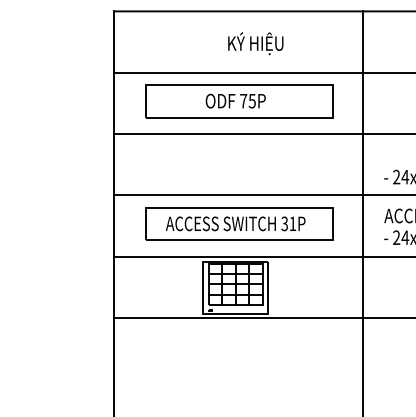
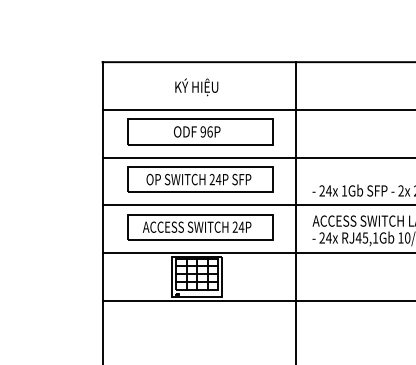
text: (255, 43) -> (196, 87), moved
text: (247, 100) -> (206, 131), 75P -> 96P
part: (240, 162) -> (200, 179), added
text: (288, 222) -> (238, 226), 31P -> 24P

